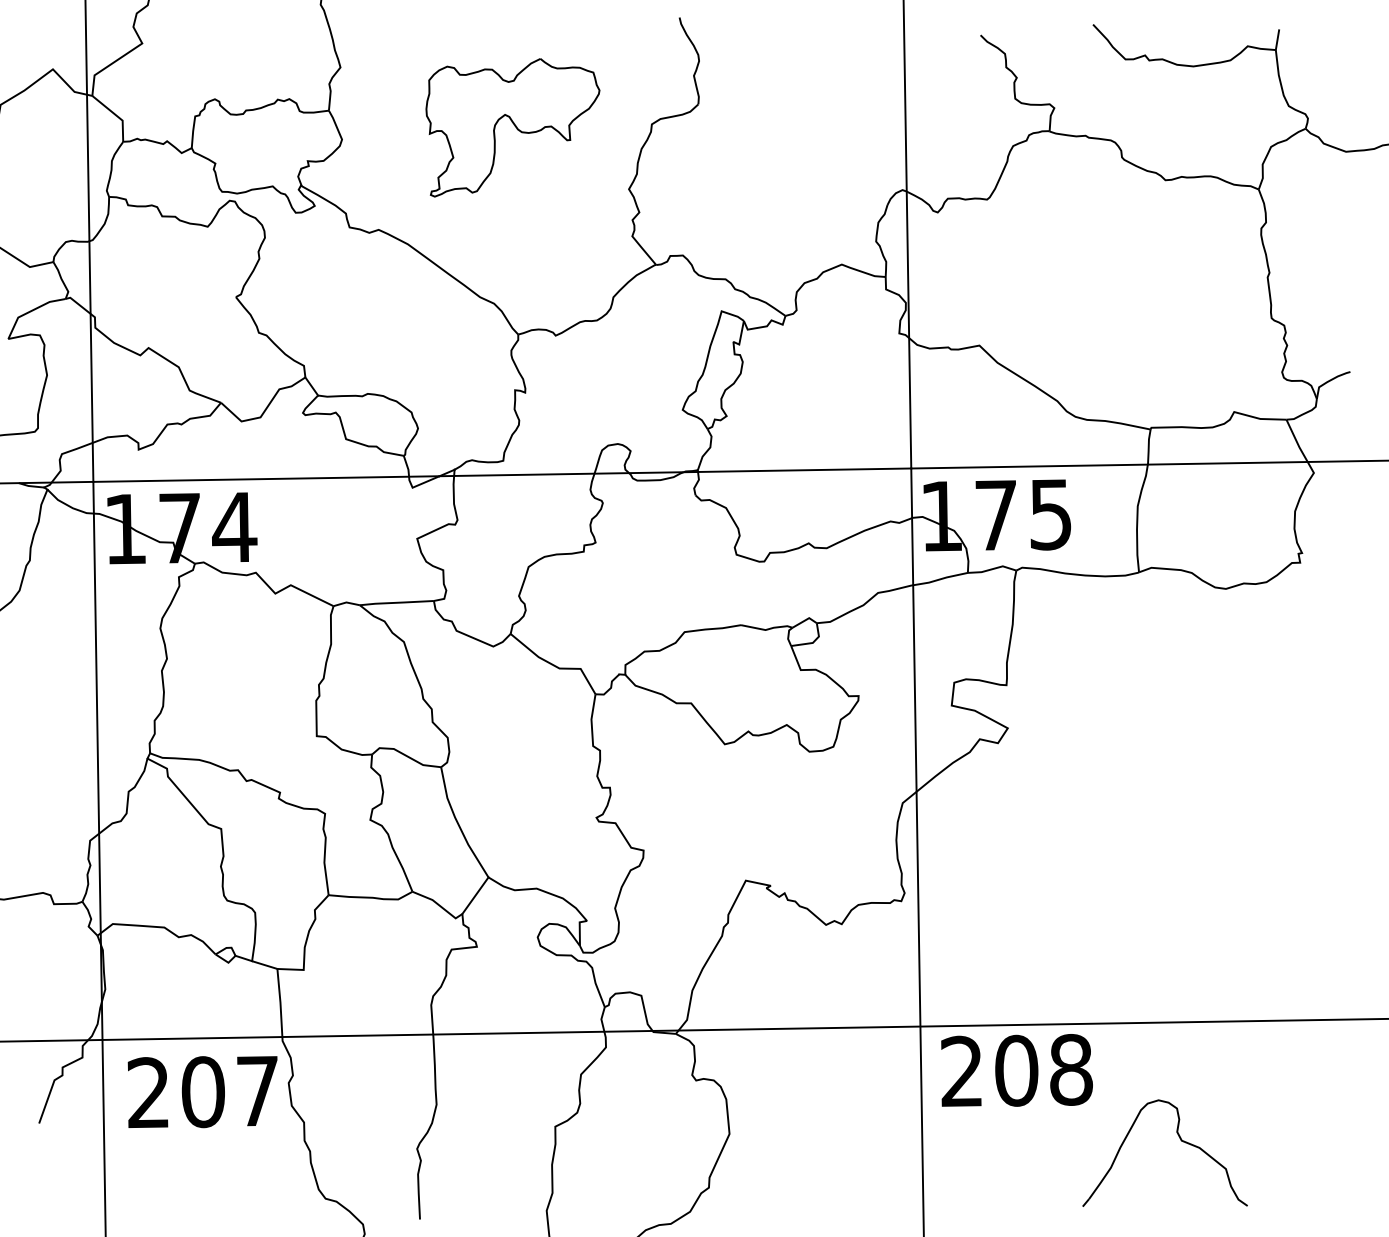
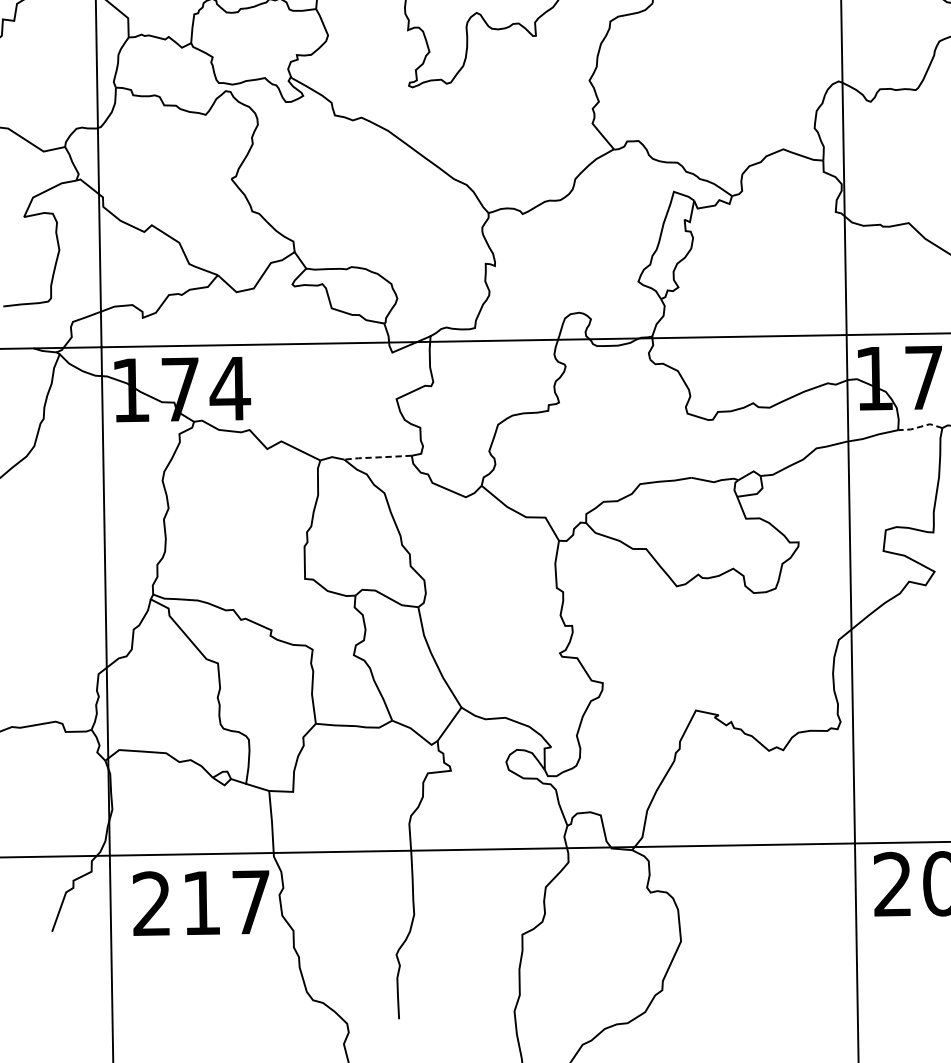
line: (992, 569) -> (920, 427), solid -> dashed
line: (396, 602) -> (377, 457), solid -> dashed
text: (202, 1092) -> (200, 903), 207 -> 217

